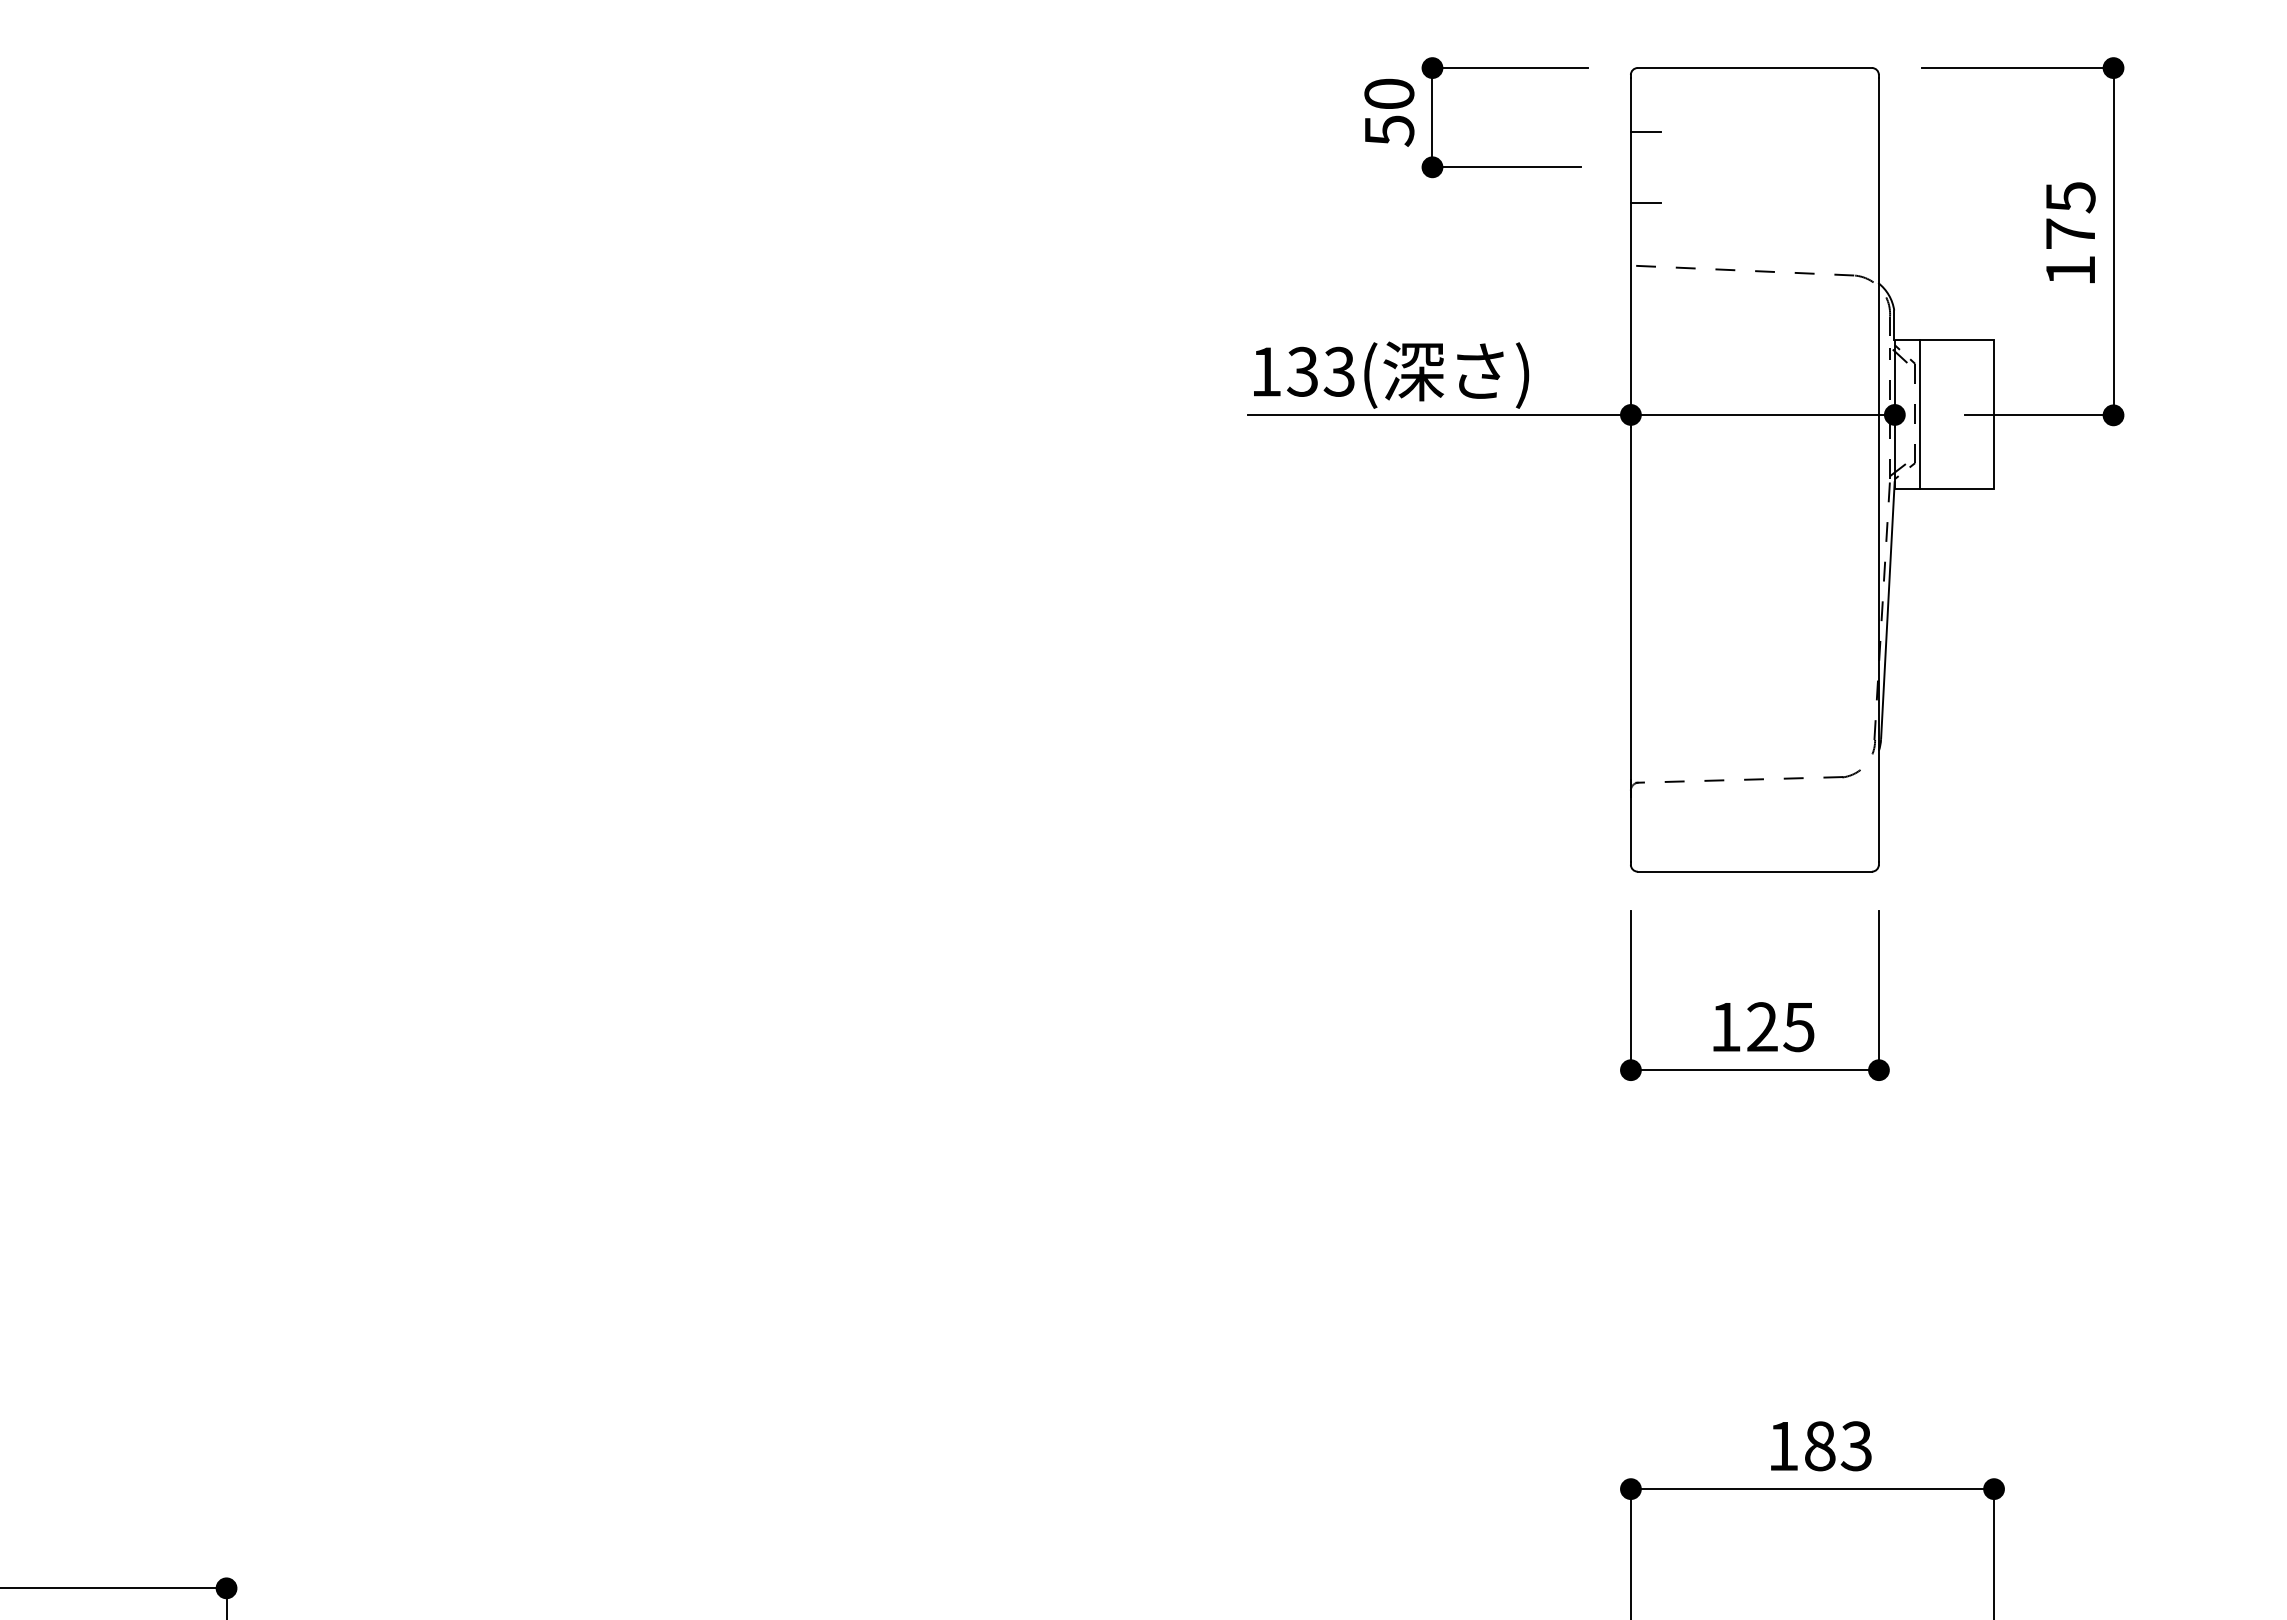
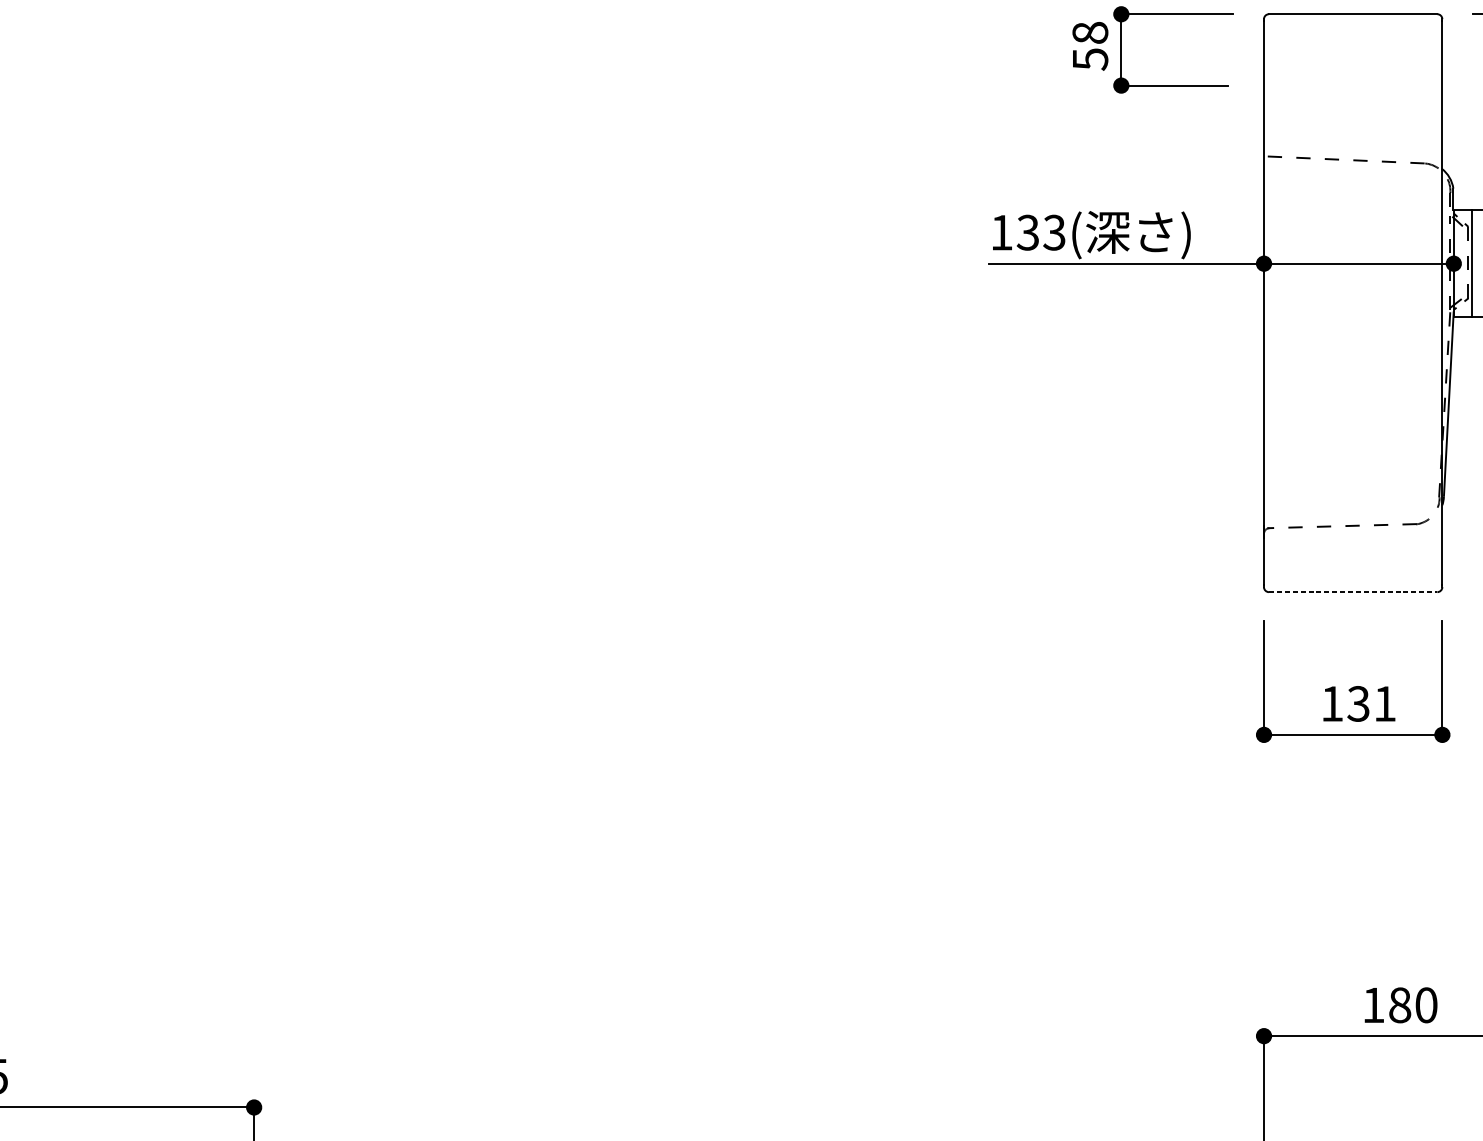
text: (1389, 93) -> (1090, 32), 50 -> 58
line: (1645, 131) -> (1274, 59), removed
line: (1645, 202) -> (1274, 110), removed
line: (1755, 871) -> (1353, 592), solid -> dashed
text: (1780, 1027) -> (1371, 704), 125 -> 131
text: (1856, 1446) -> (1426, 1005), 183 -> 180

